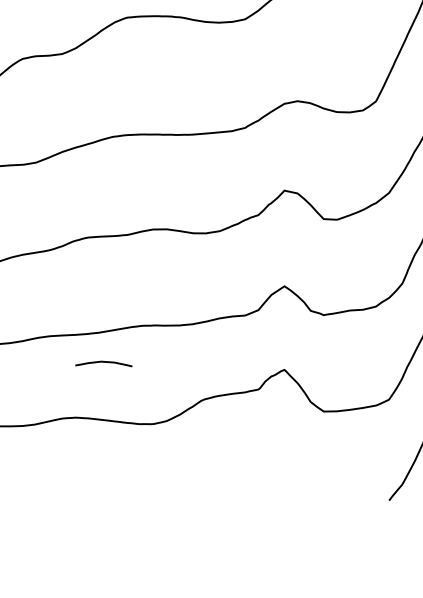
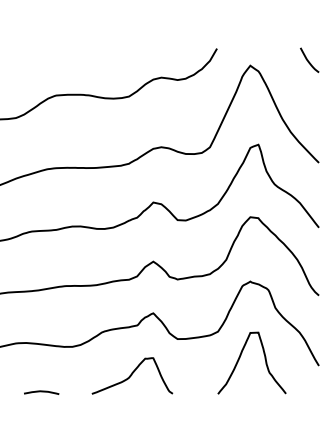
curve: (103, 363) -> (41, 392), moved
curve: (250, 470) -> (132, 375), added

